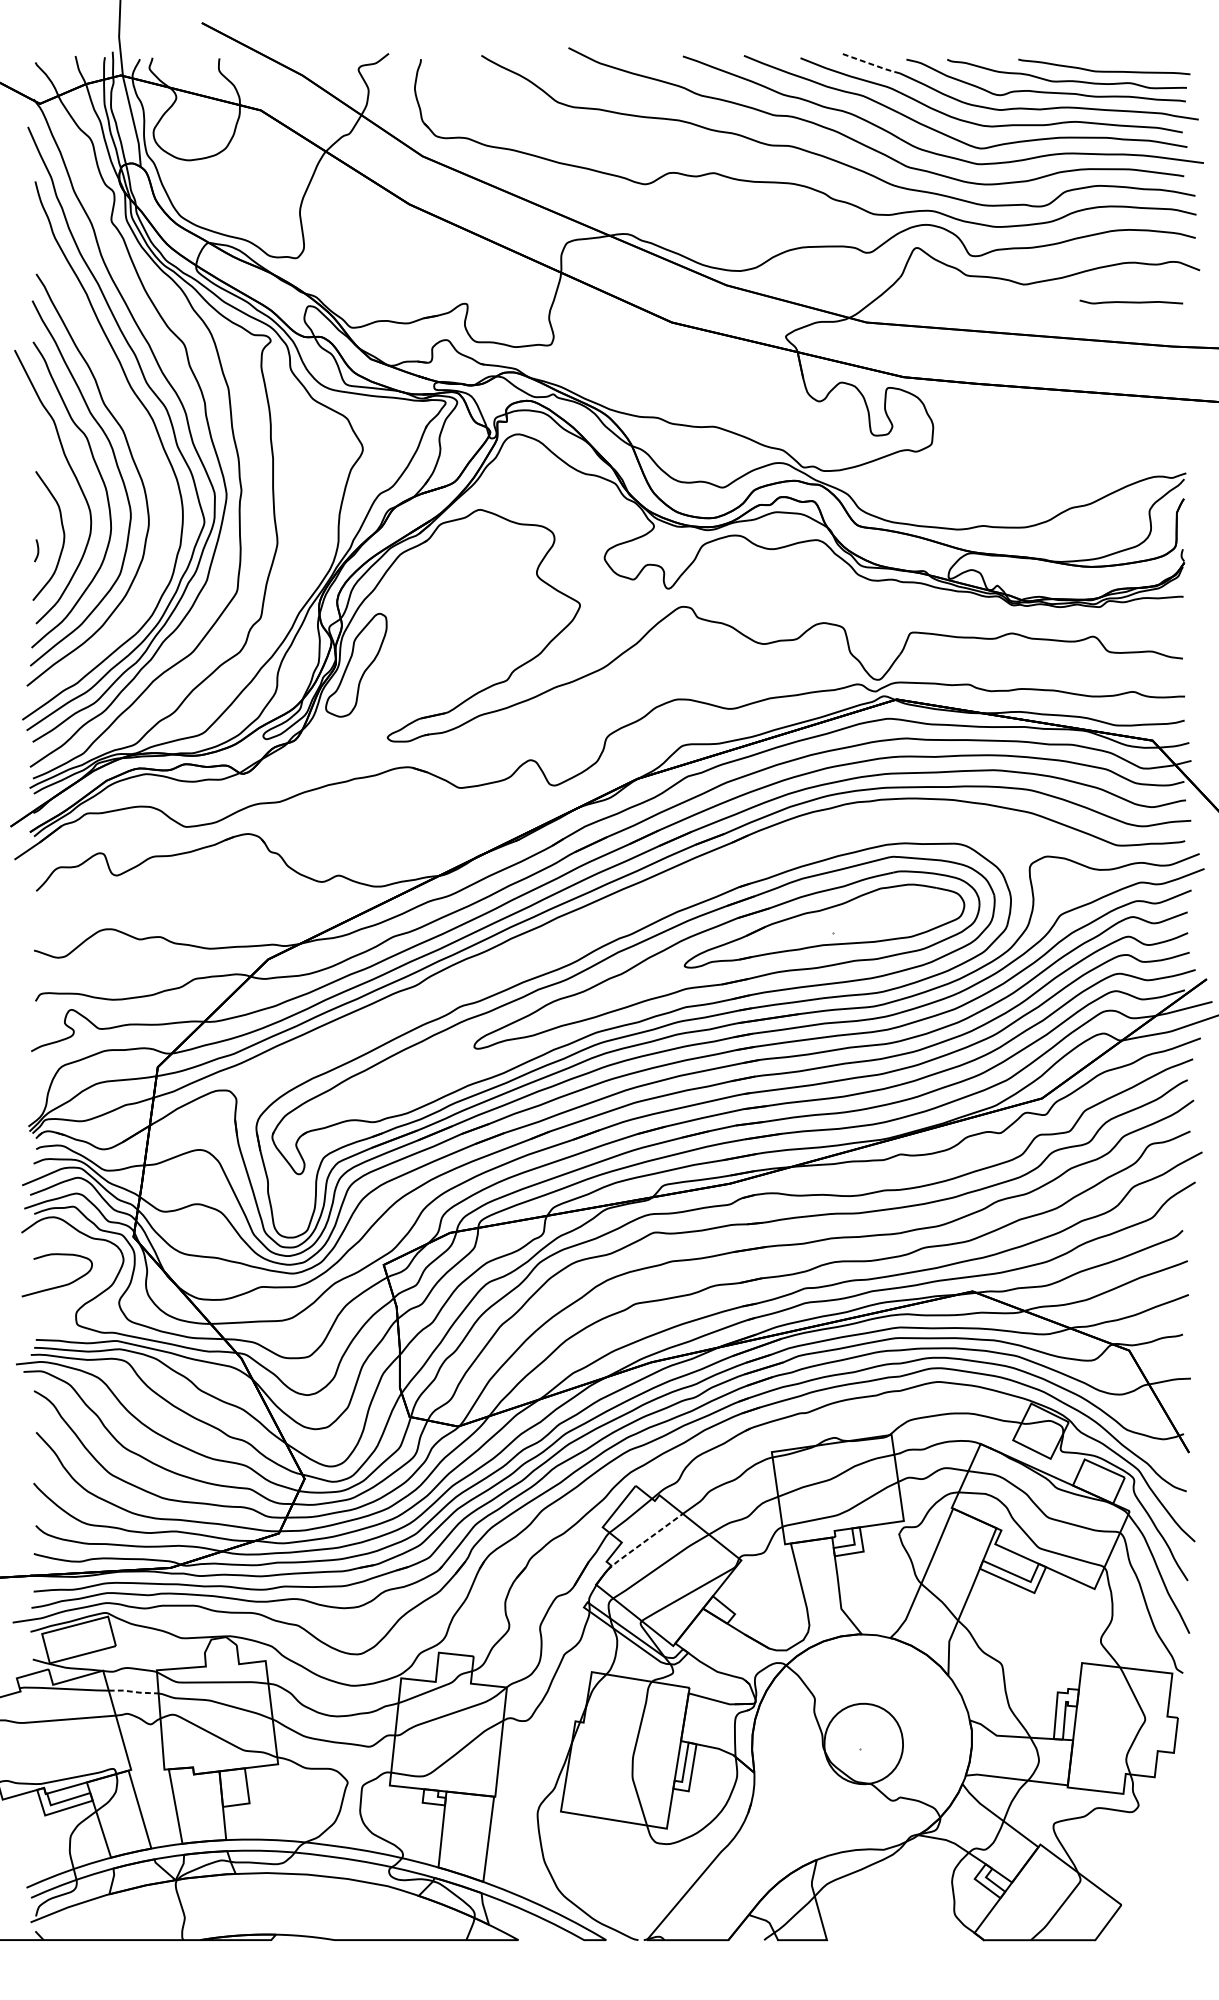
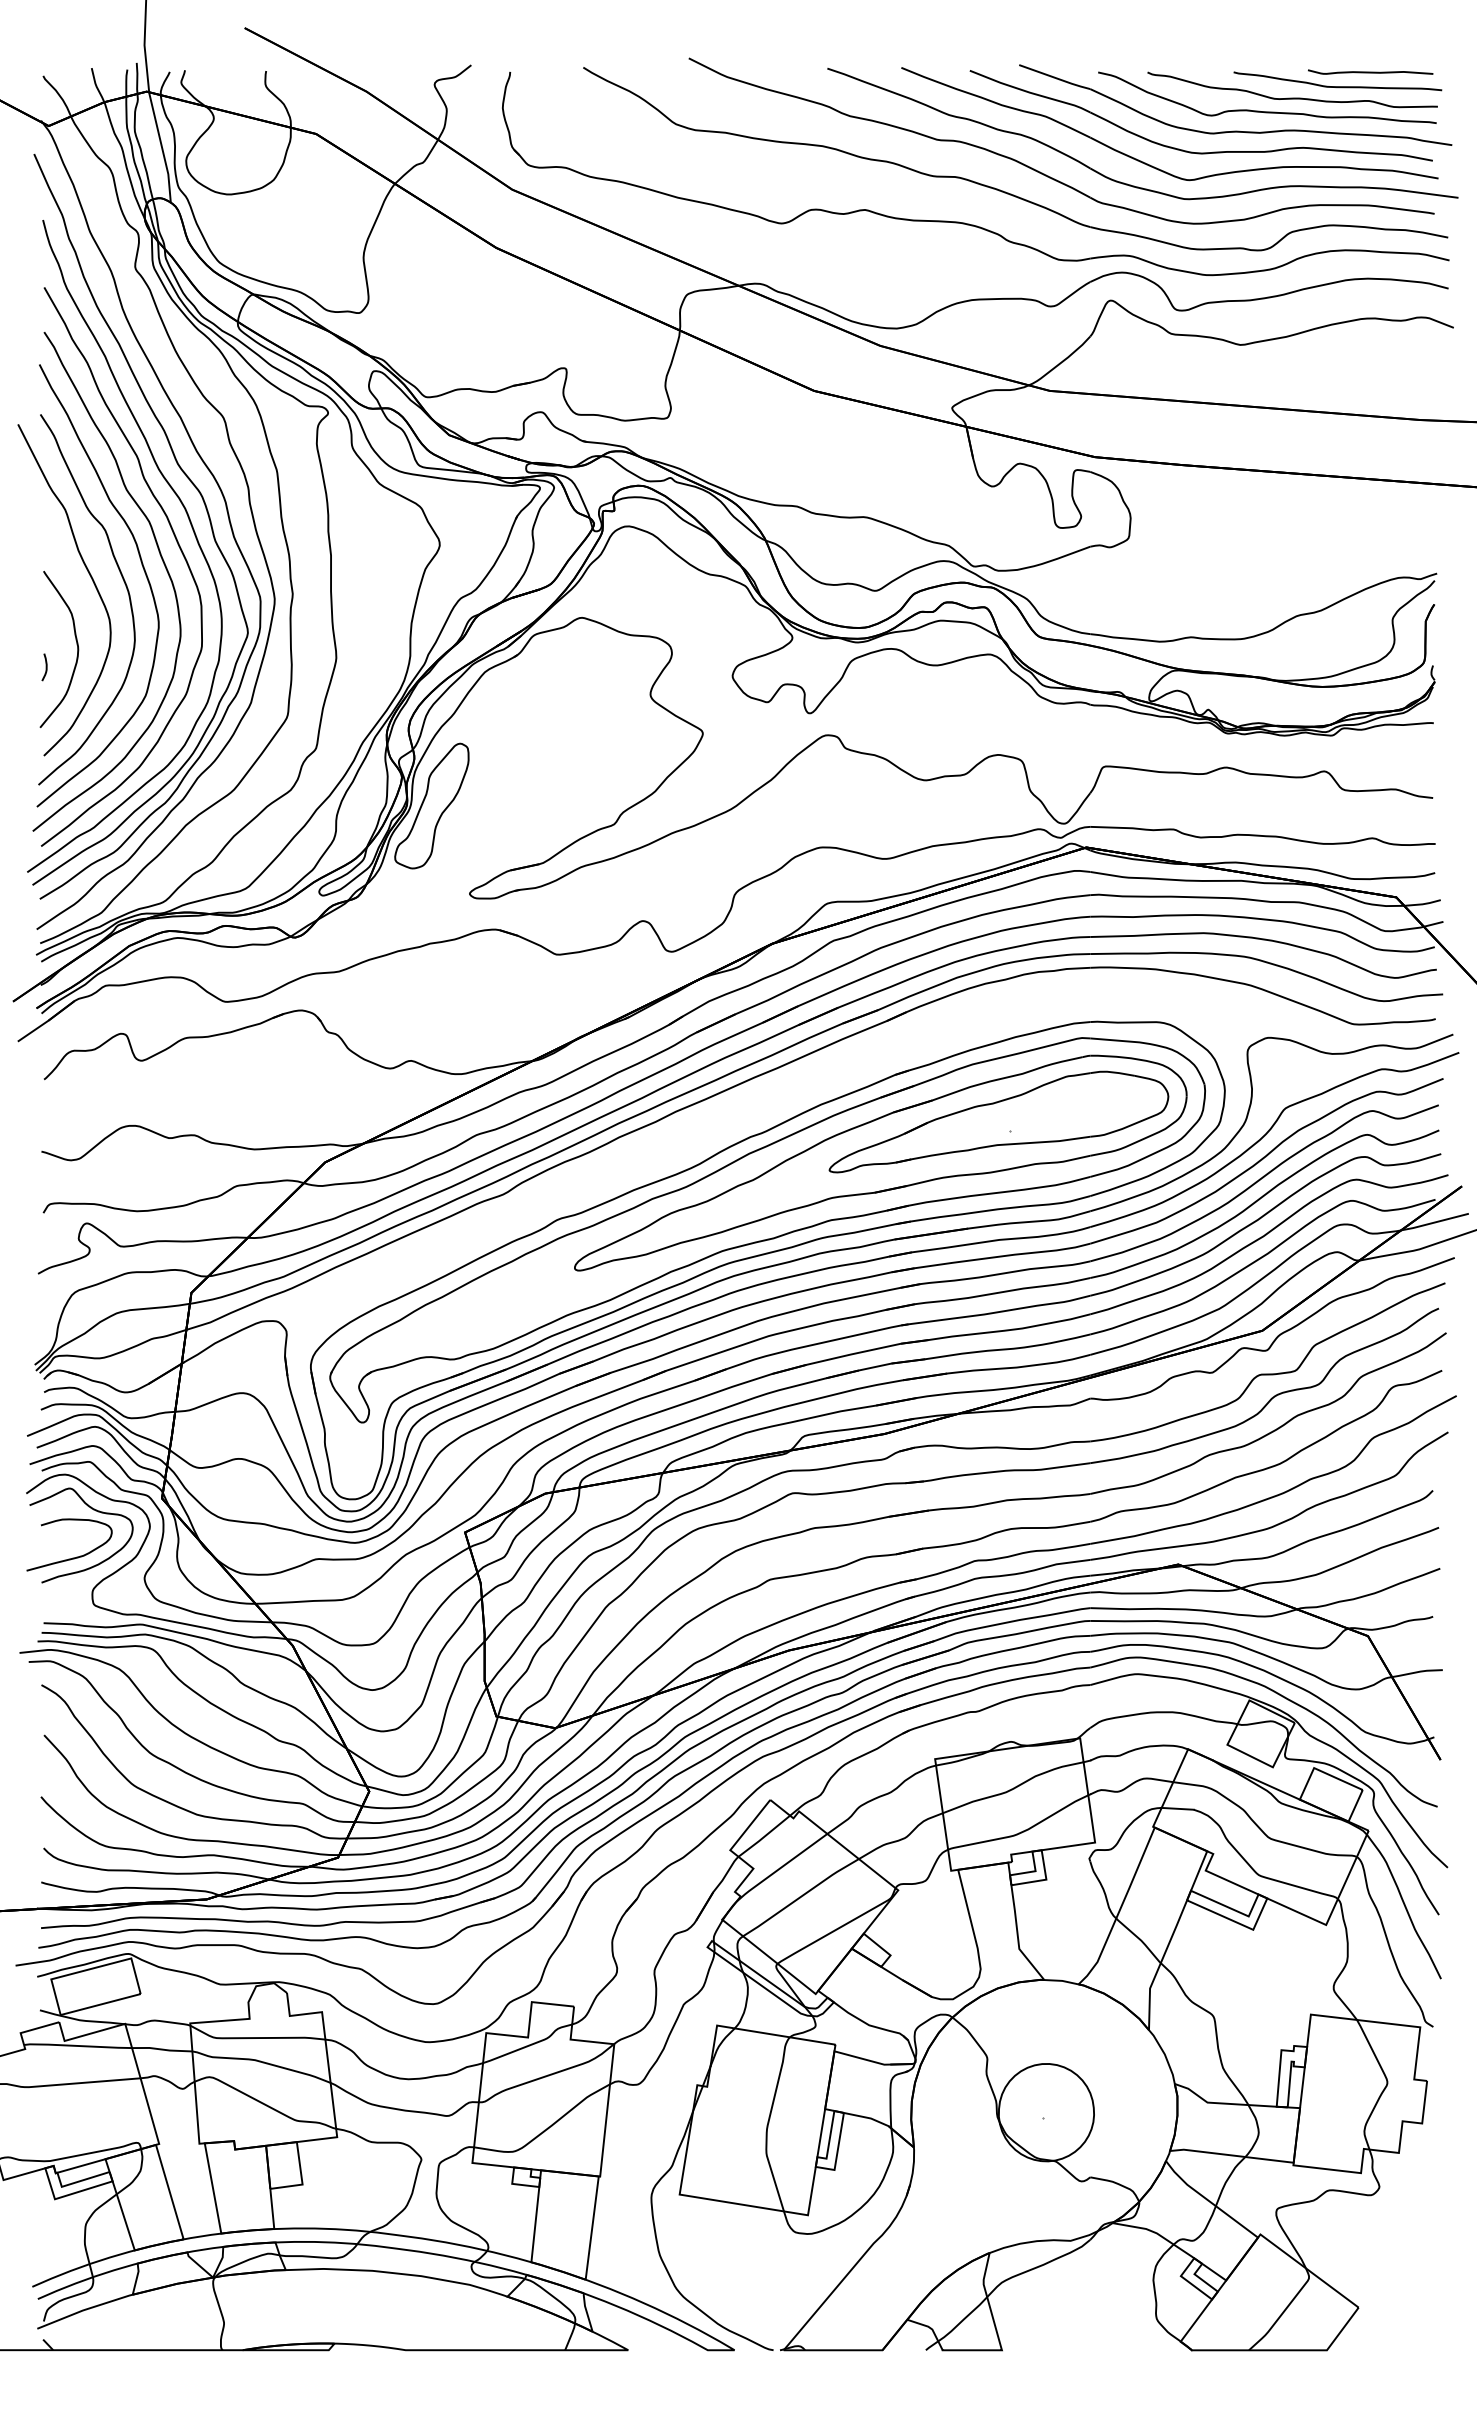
line: (871, 64) -> (1055, 78), dashed -> solid
curve: (1131, 301) -> (1370, 71), moved
curve: (145, 447) -> (176, 542), added
curve: (76, 1246) -> (93, 1510), added
line: (644, 1542) -> (780, 1868), dashed -> solid
line: (133, 1691) -> (162, 2049), dashed -> solid

